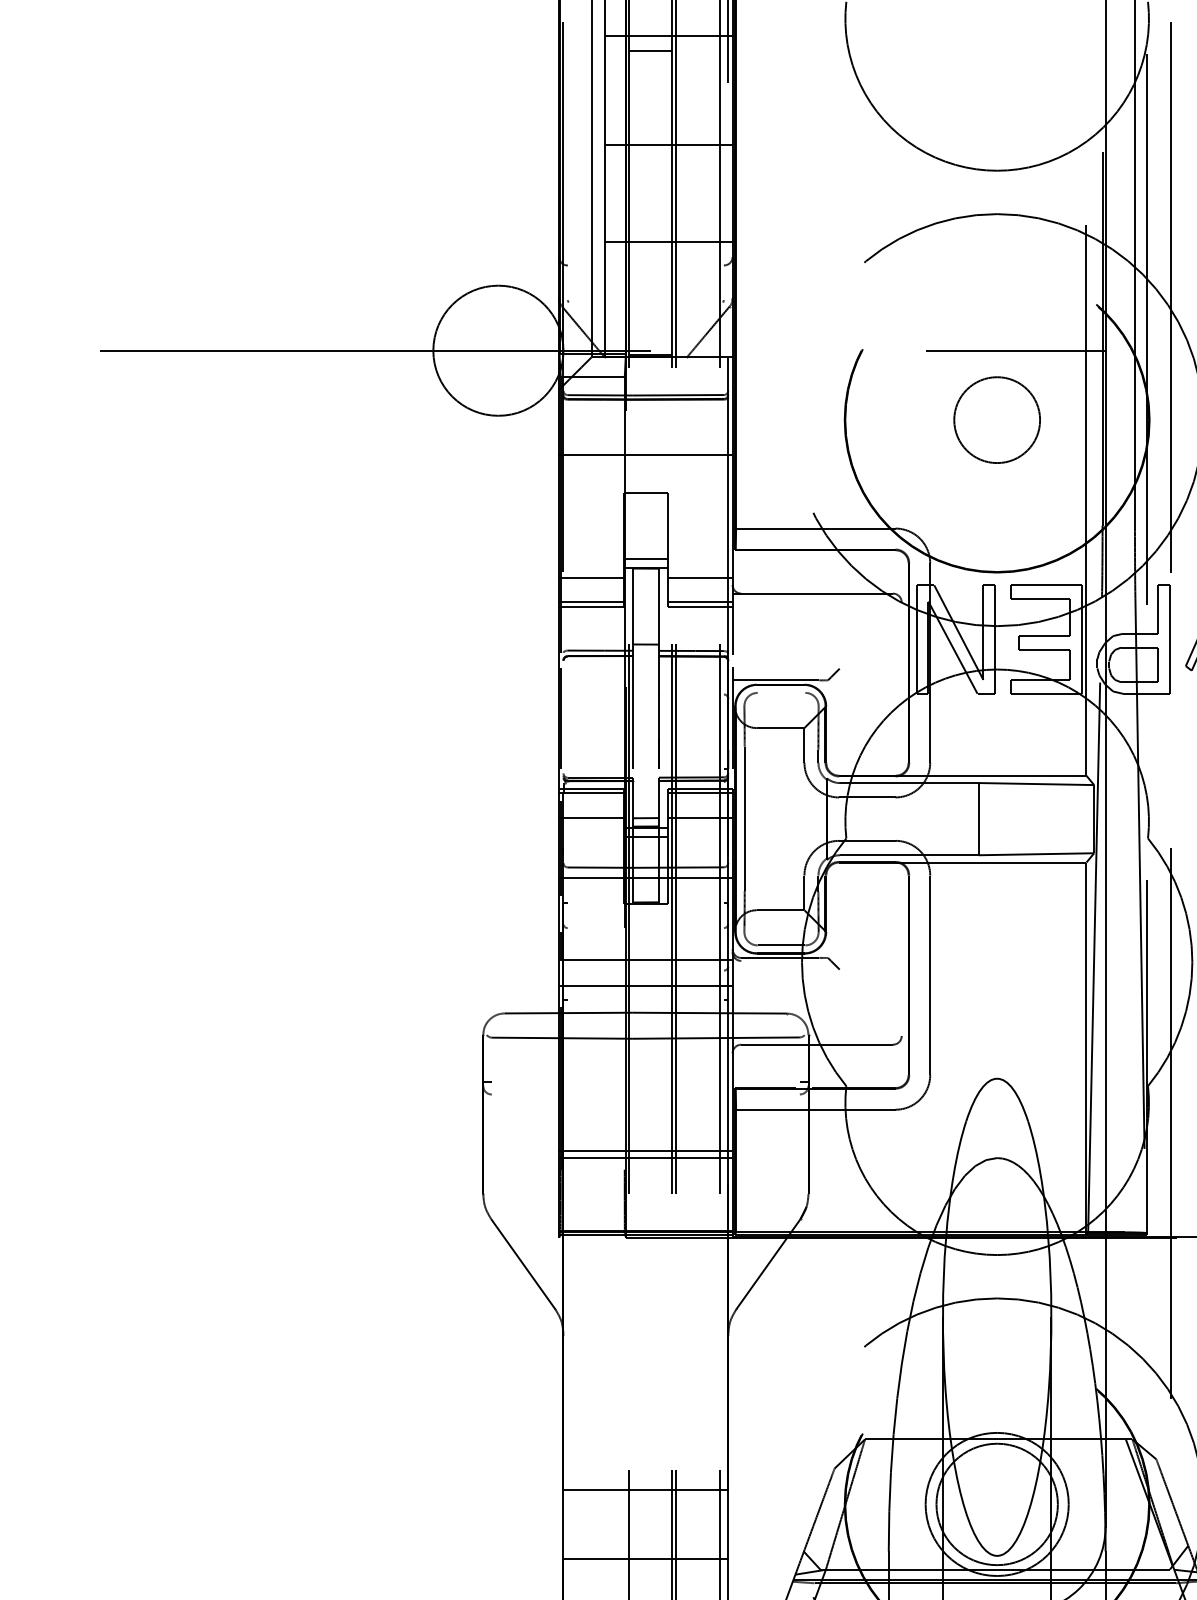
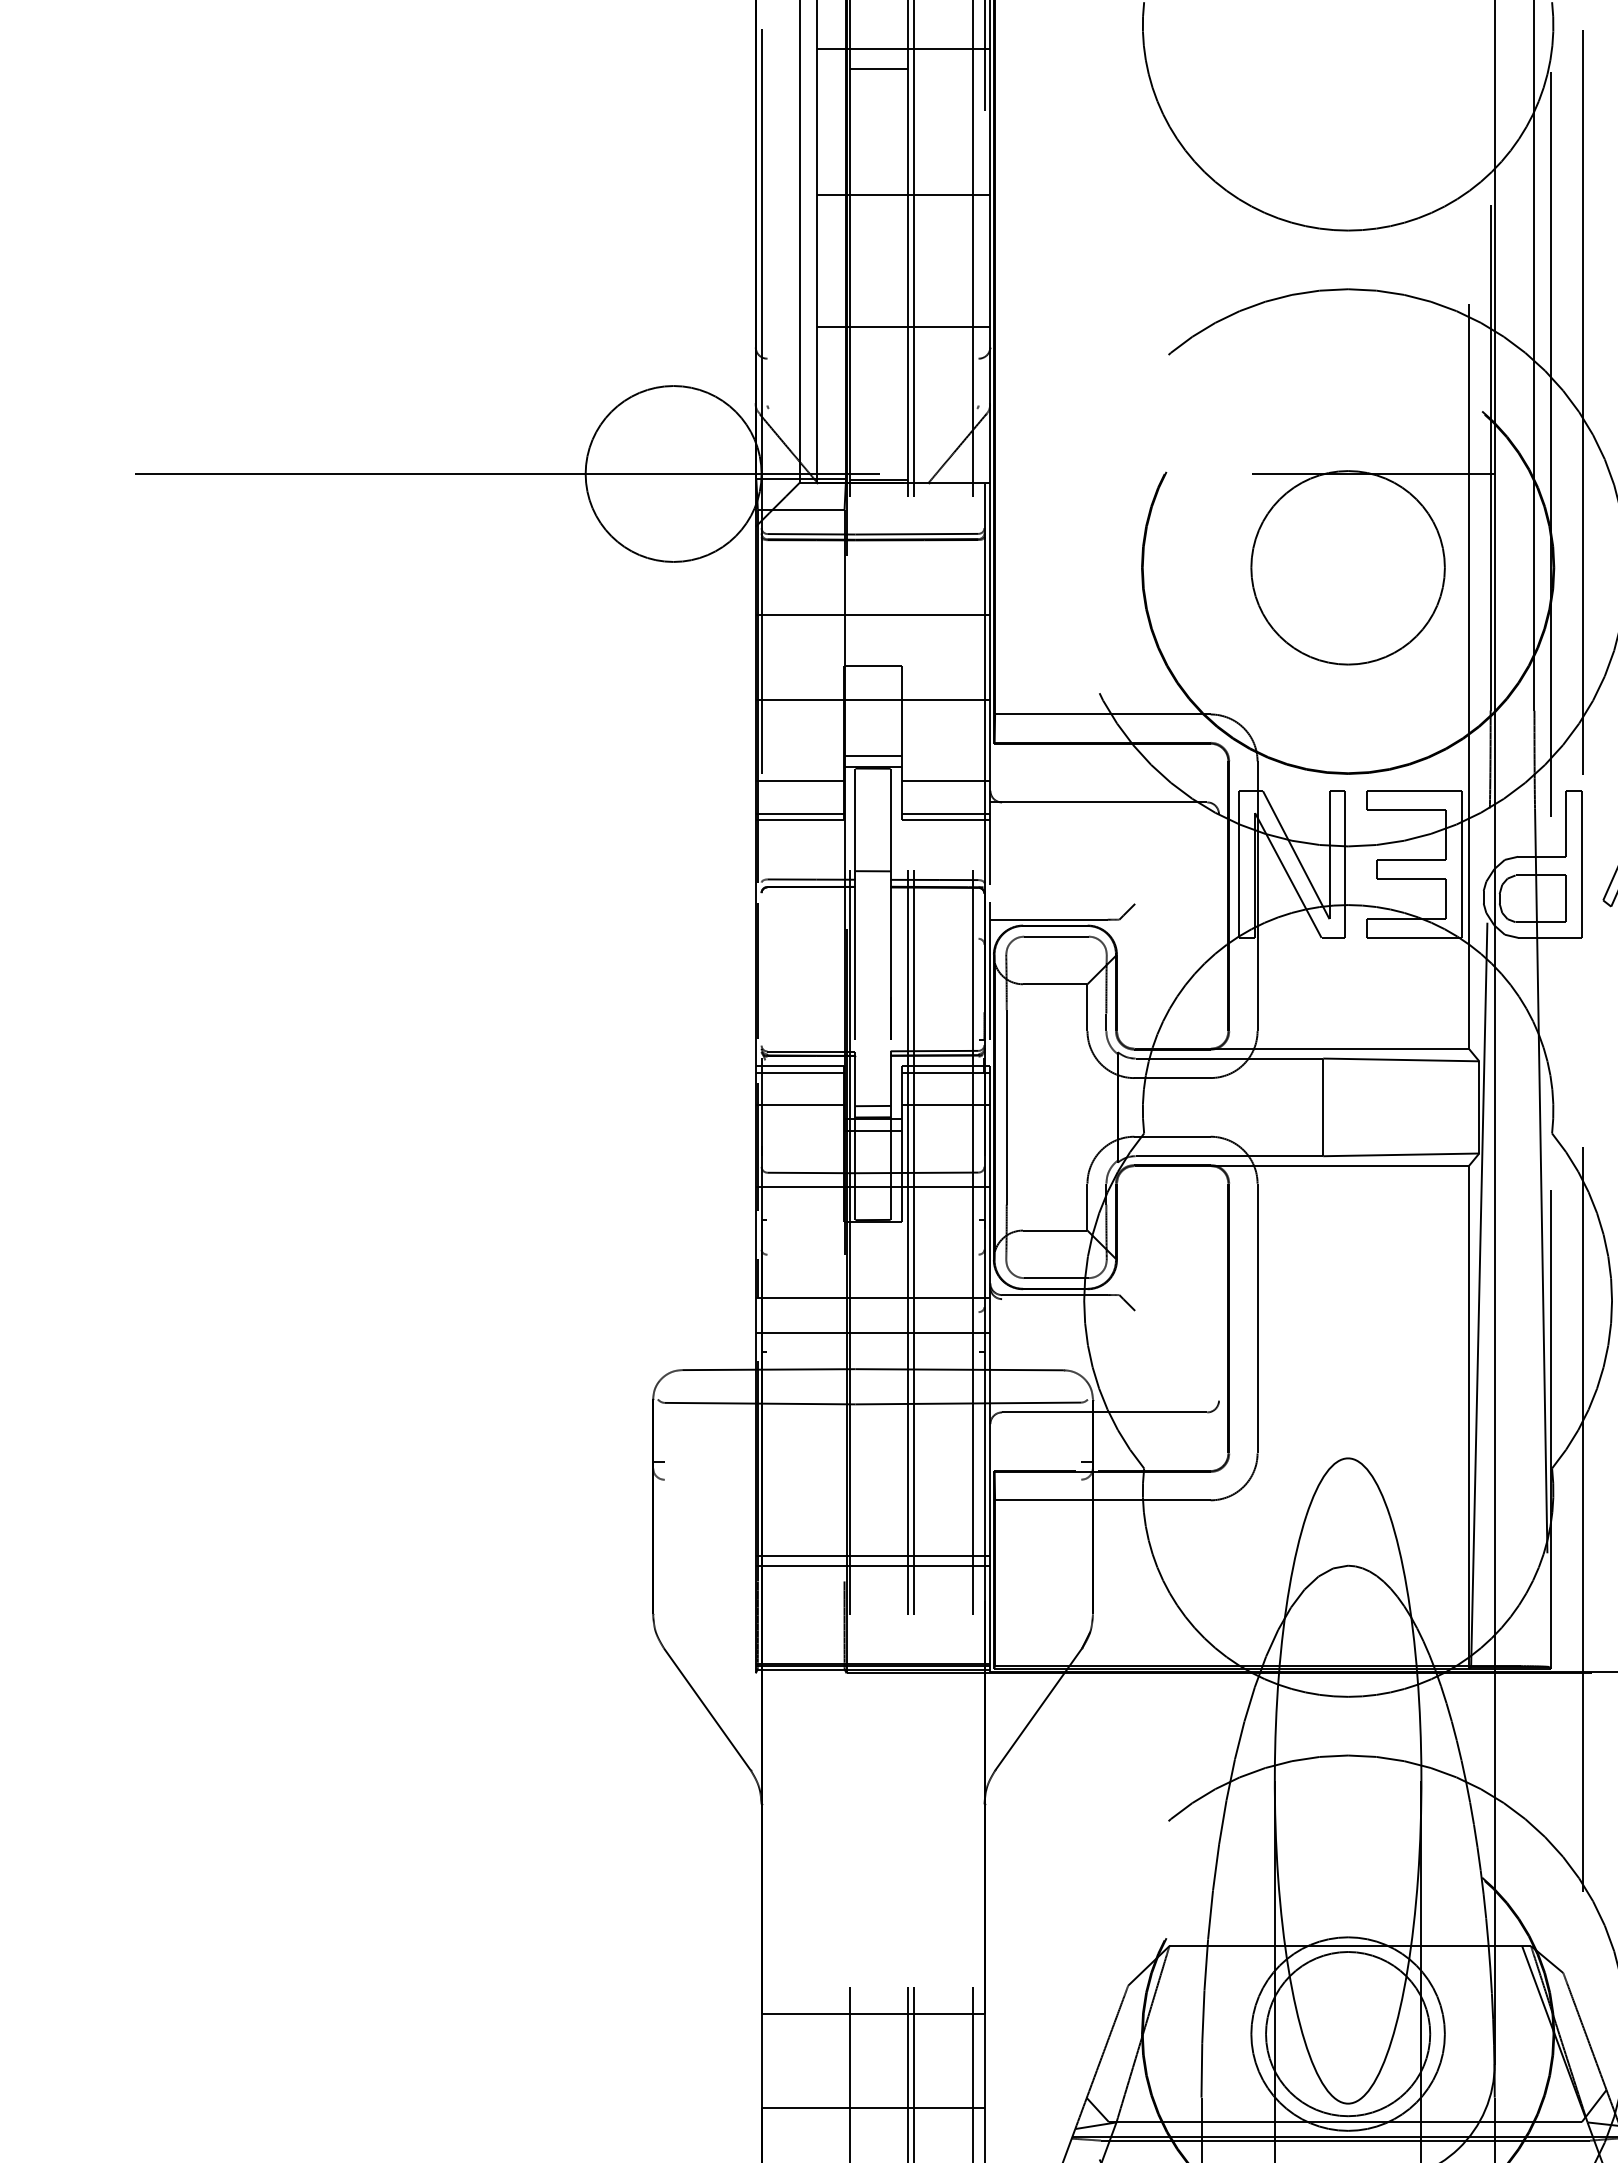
circle: (996, 419) -> (1347, 567), size x1.67
line: (645, 517) -> (872, 699), added
line: (781, 692) -> (1056, 936), added

